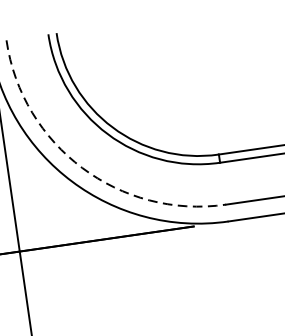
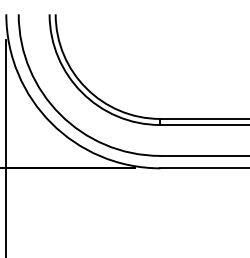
arc: (82, 167) -> (60, 114), dashed -> solid

